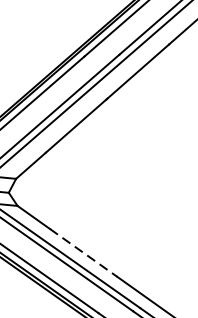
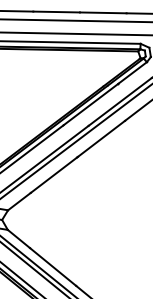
line: (84, 253) -> (53, 267), dashed -> solid

